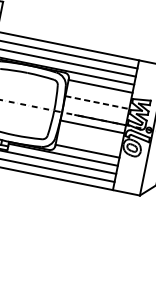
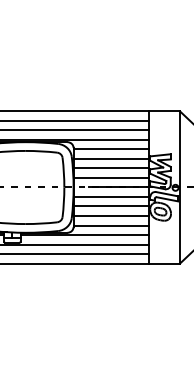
line: (98, 93) -> (110, 158), added
line: (97, 102) -> (111, 168), dashed -> solid
line: (95, 110) -> (110, 177), added
line: (90, 134) -> (110, 206), added
line: (88, 143) -> (110, 216), added

